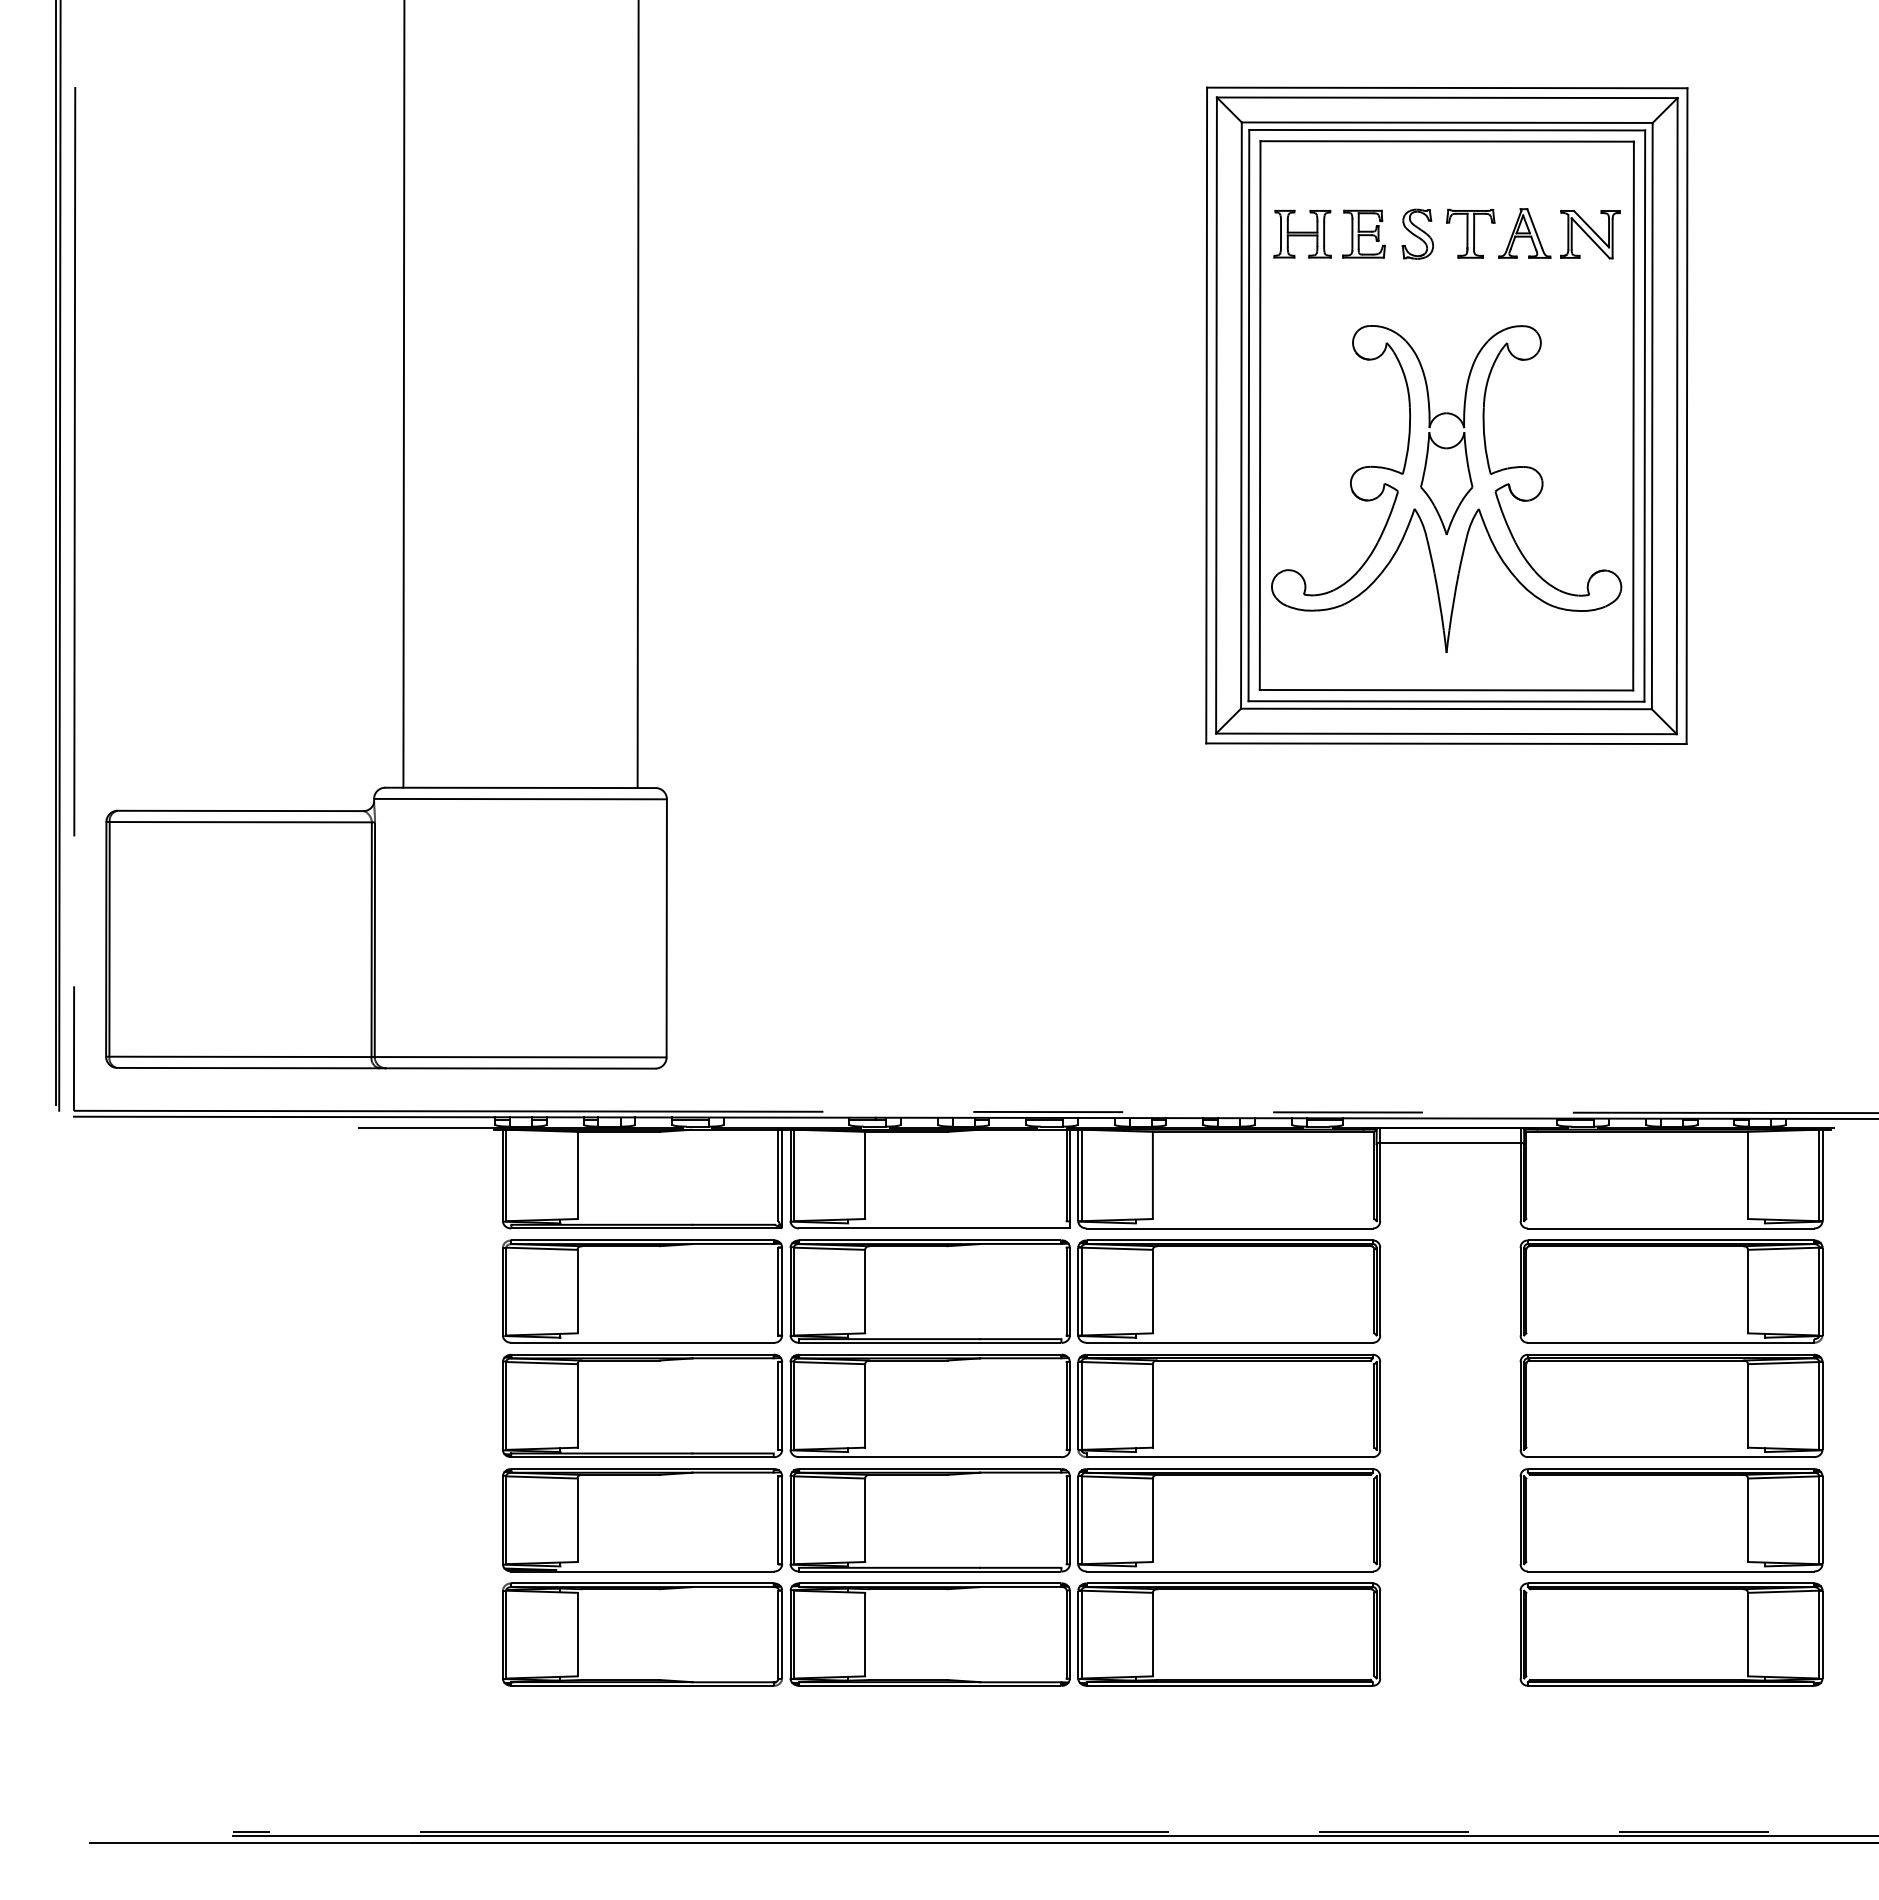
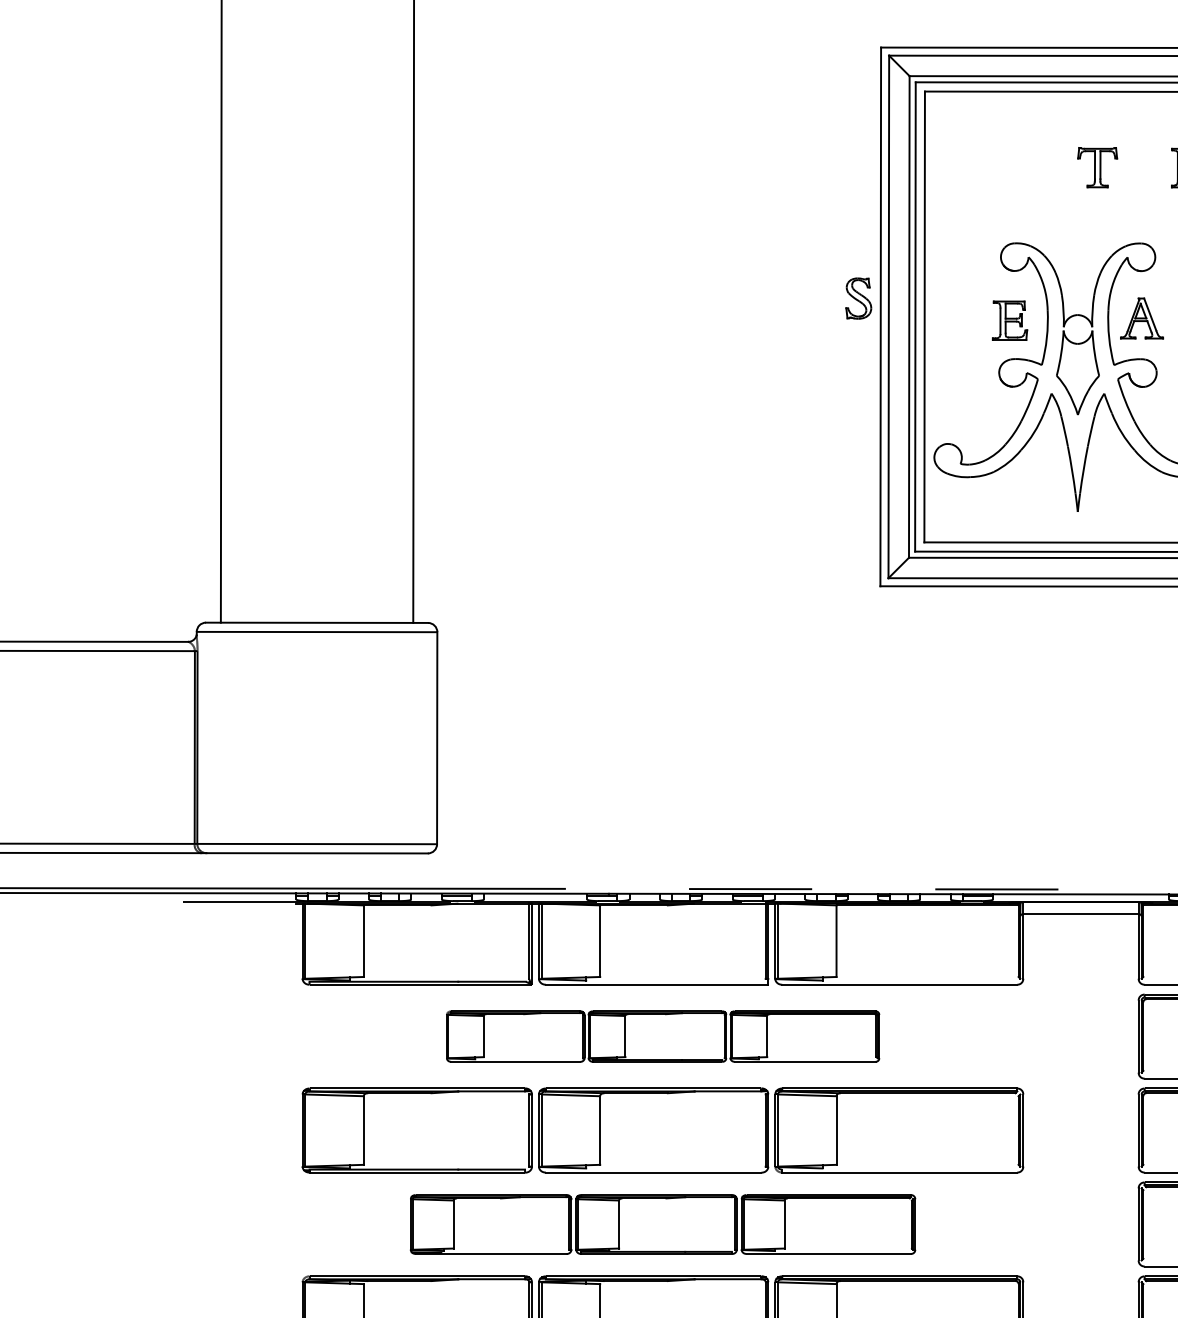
part: (1302, 233) -> (959, 167), removed
part: (1363, 233) -> (1009, 320), moved
part: (1417, 233) -> (858, 298), moved
part: (1524, 233) -> (1141, 318), moved
part: (941, 1291) -> (662, 1036), size x0.6
part: (941, 1520) -> (662, 1224), size x0.7

